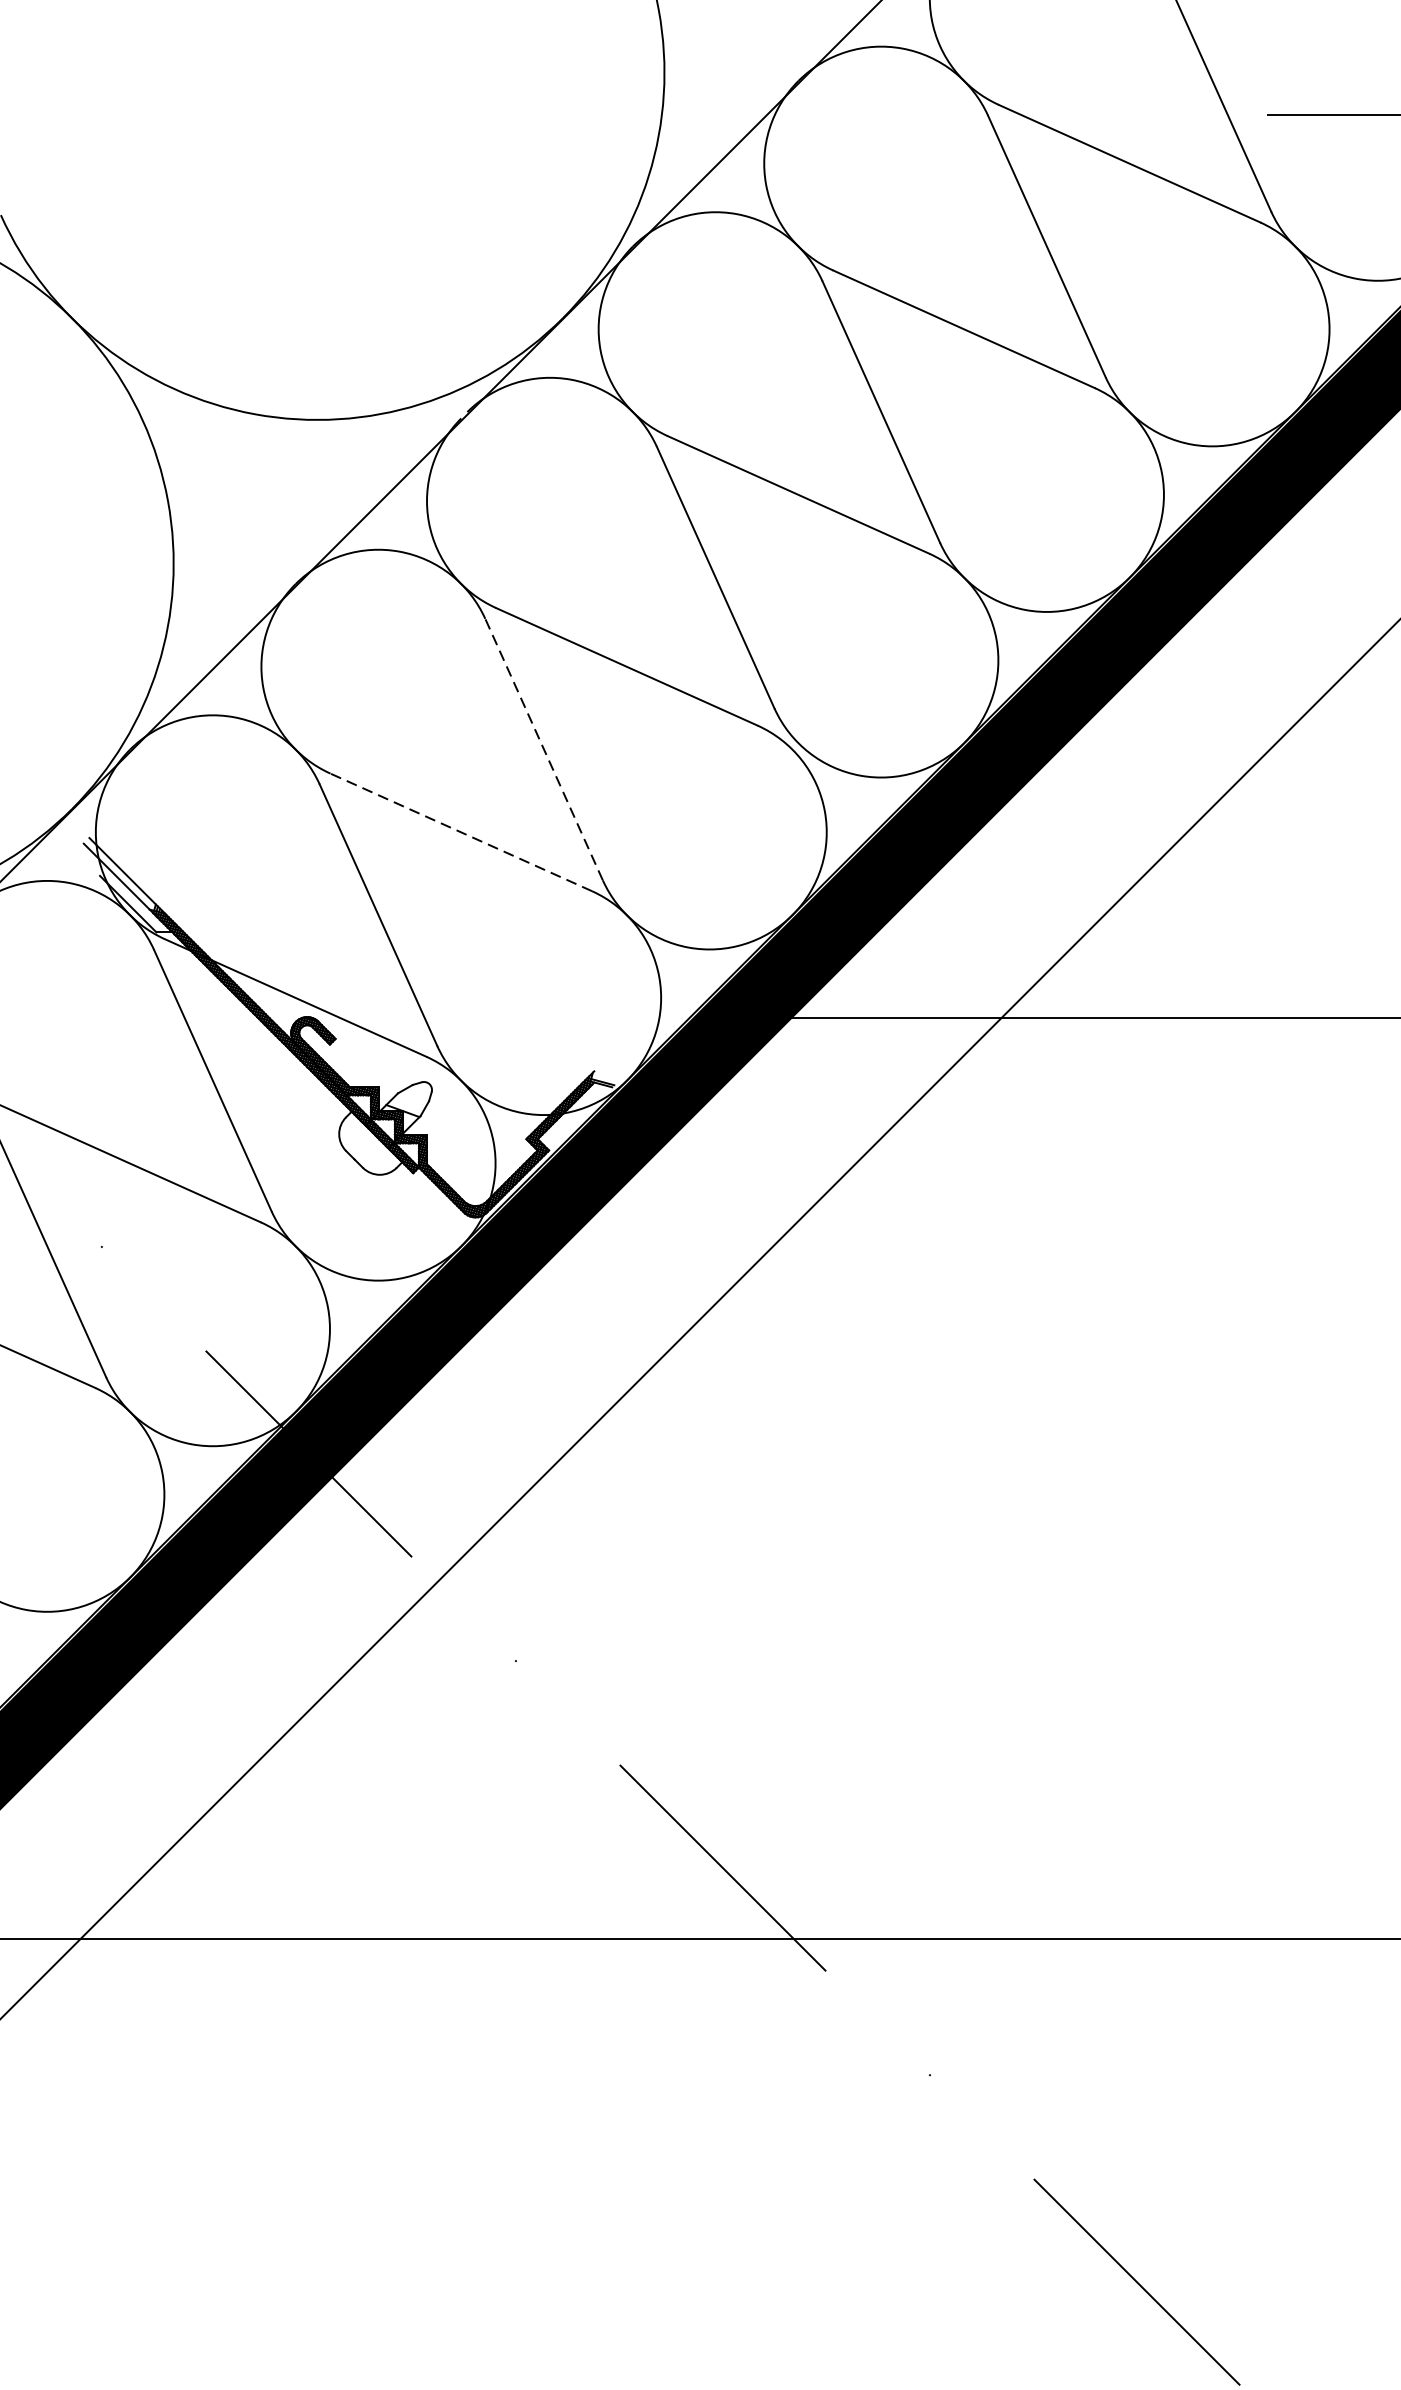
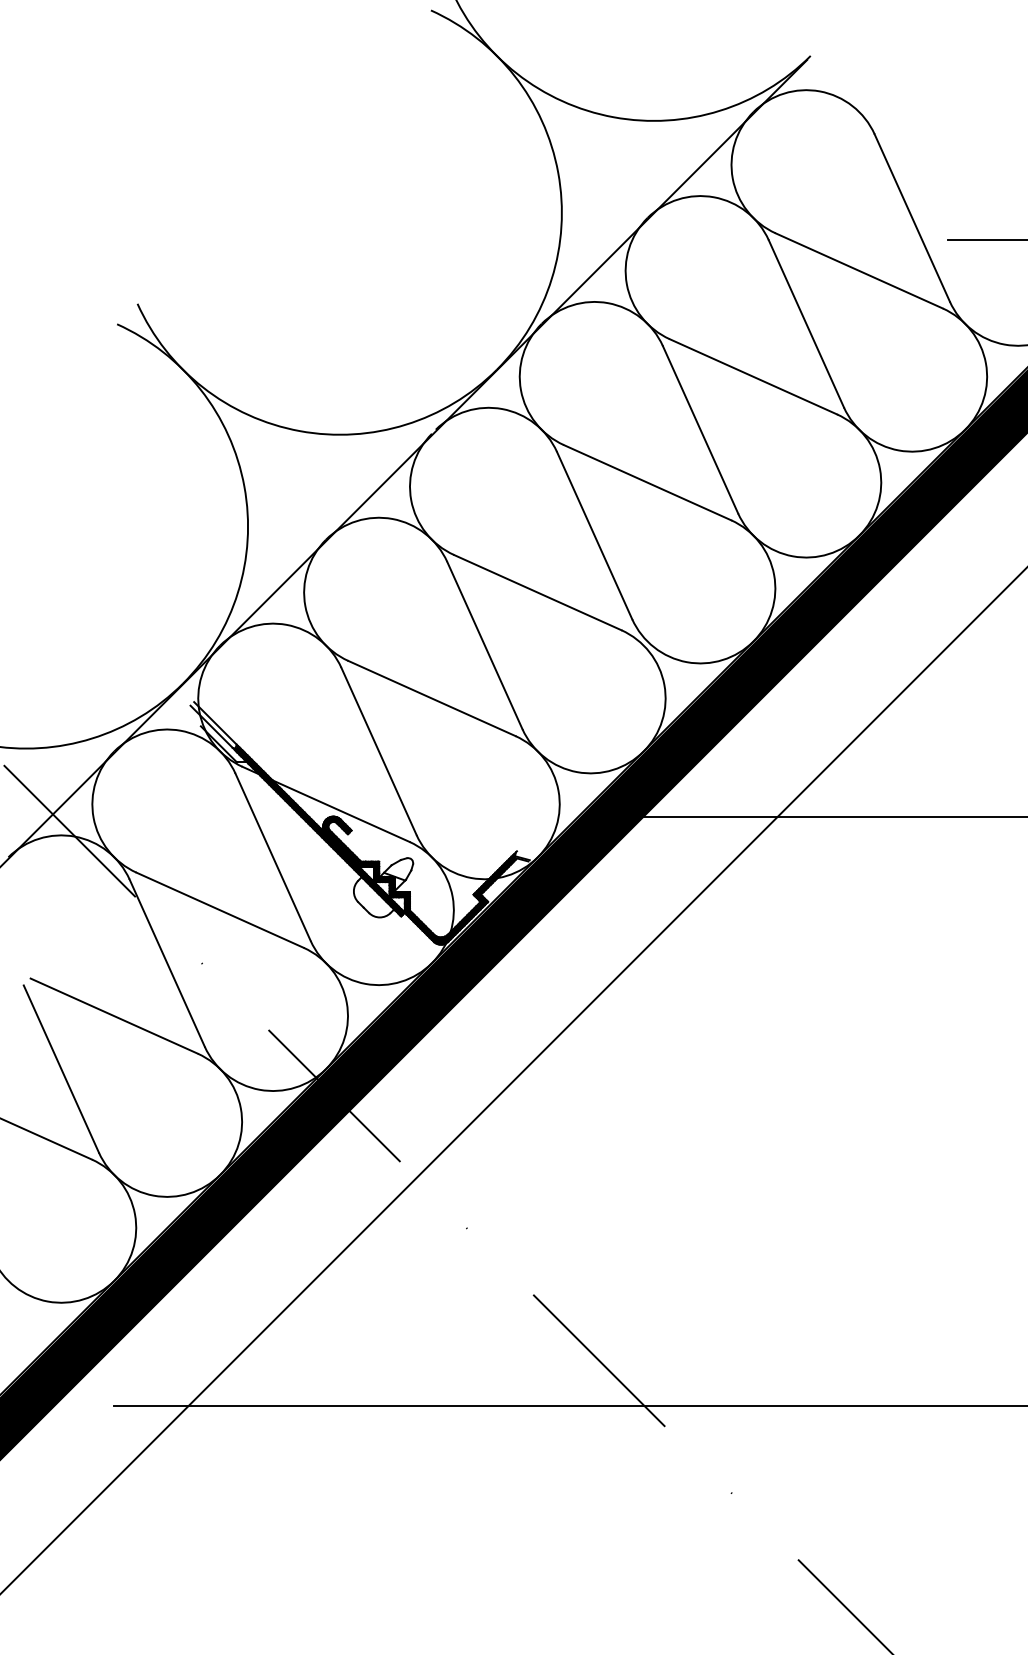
line: (543, 749) -> (484, 645), dashed -> solid
line: (460, 832) -> (431, 698), dashed -> solid

